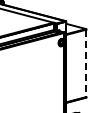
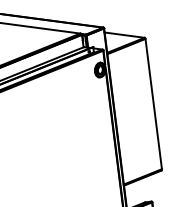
line: (86, 63) -> (153, 104), dashed -> solid

